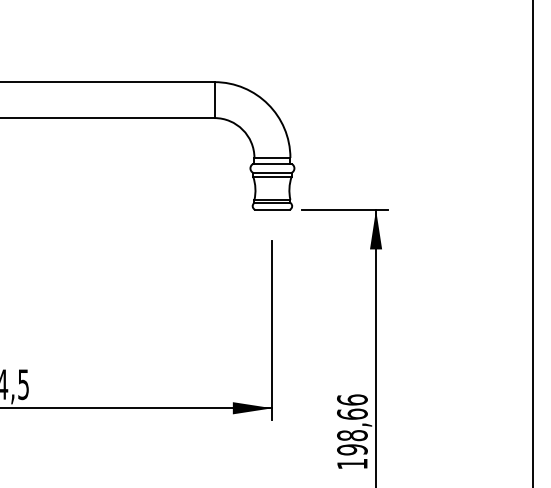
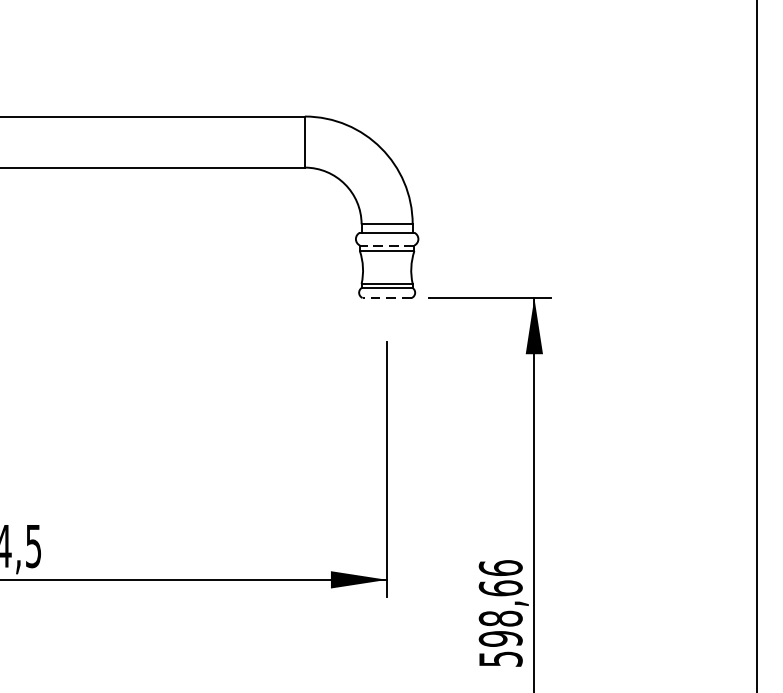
line: (271, 172) -> (385, 244), solid -> dashed
line: (271, 209) -> (385, 297), solid -> dashed
text: (352, 464) -> (500, 659), 198,66 -> 598,66

